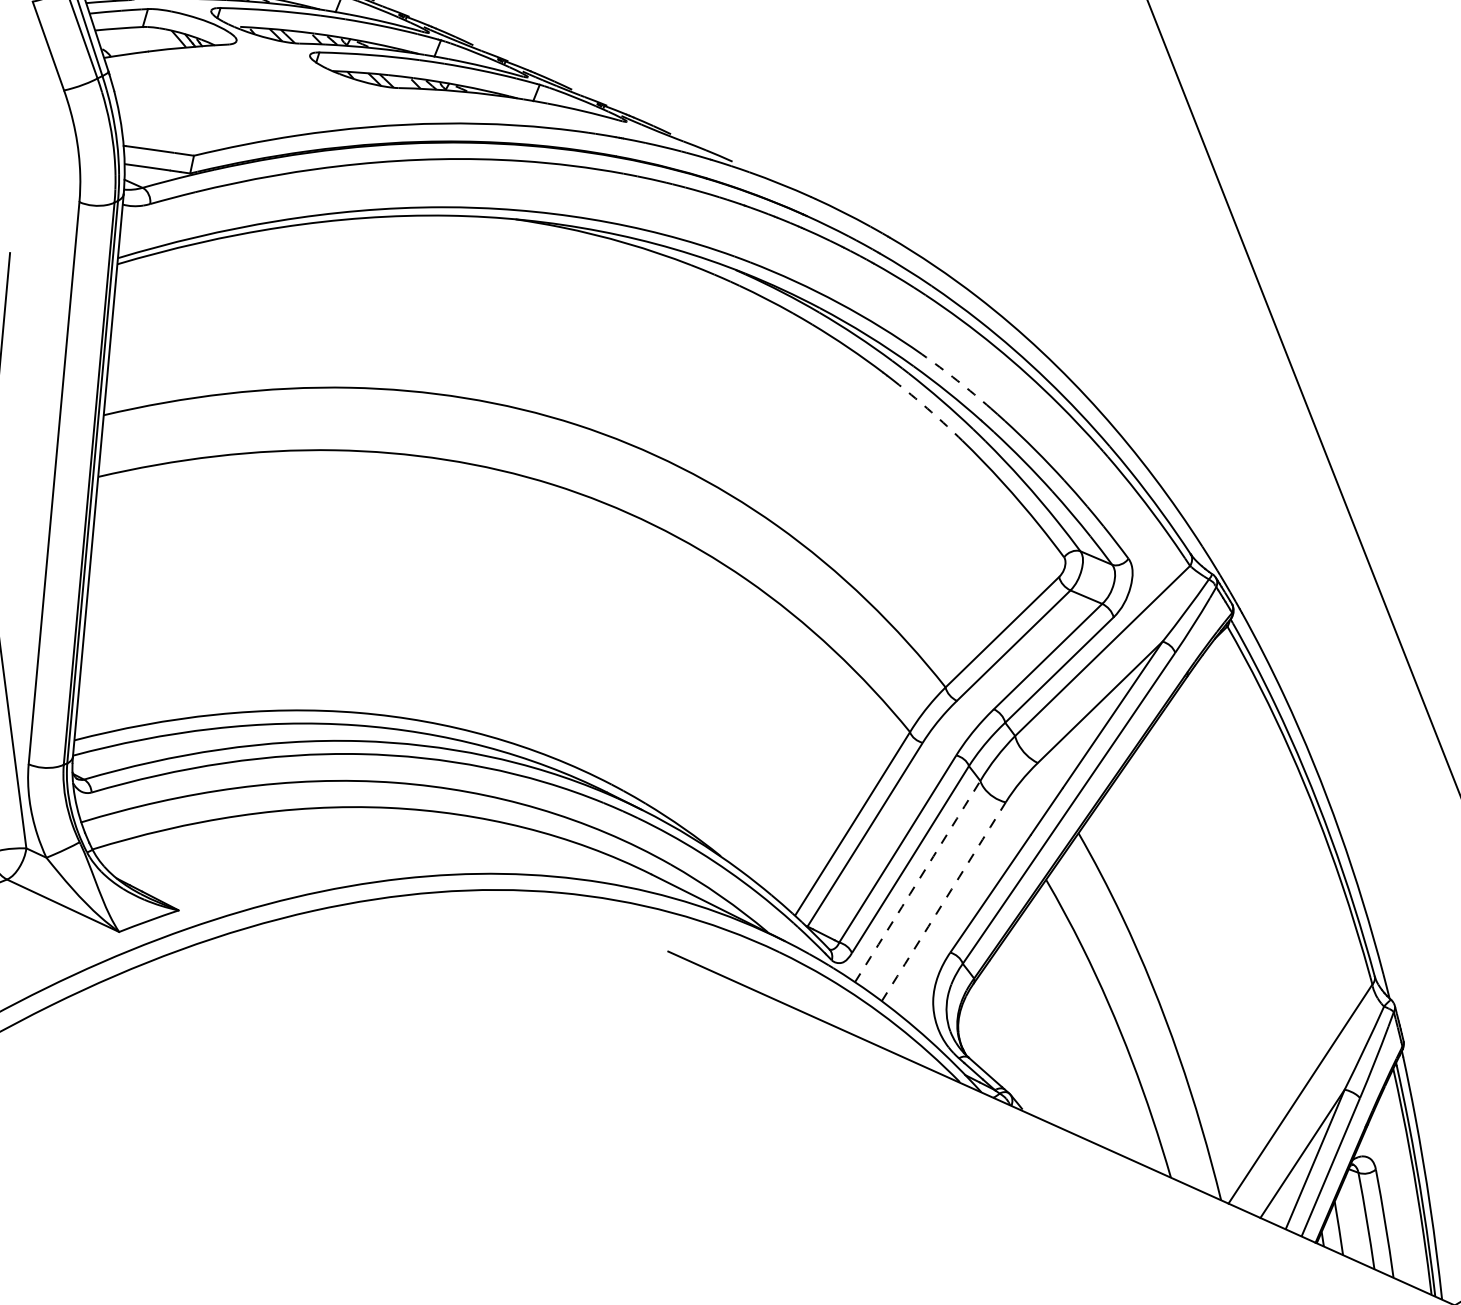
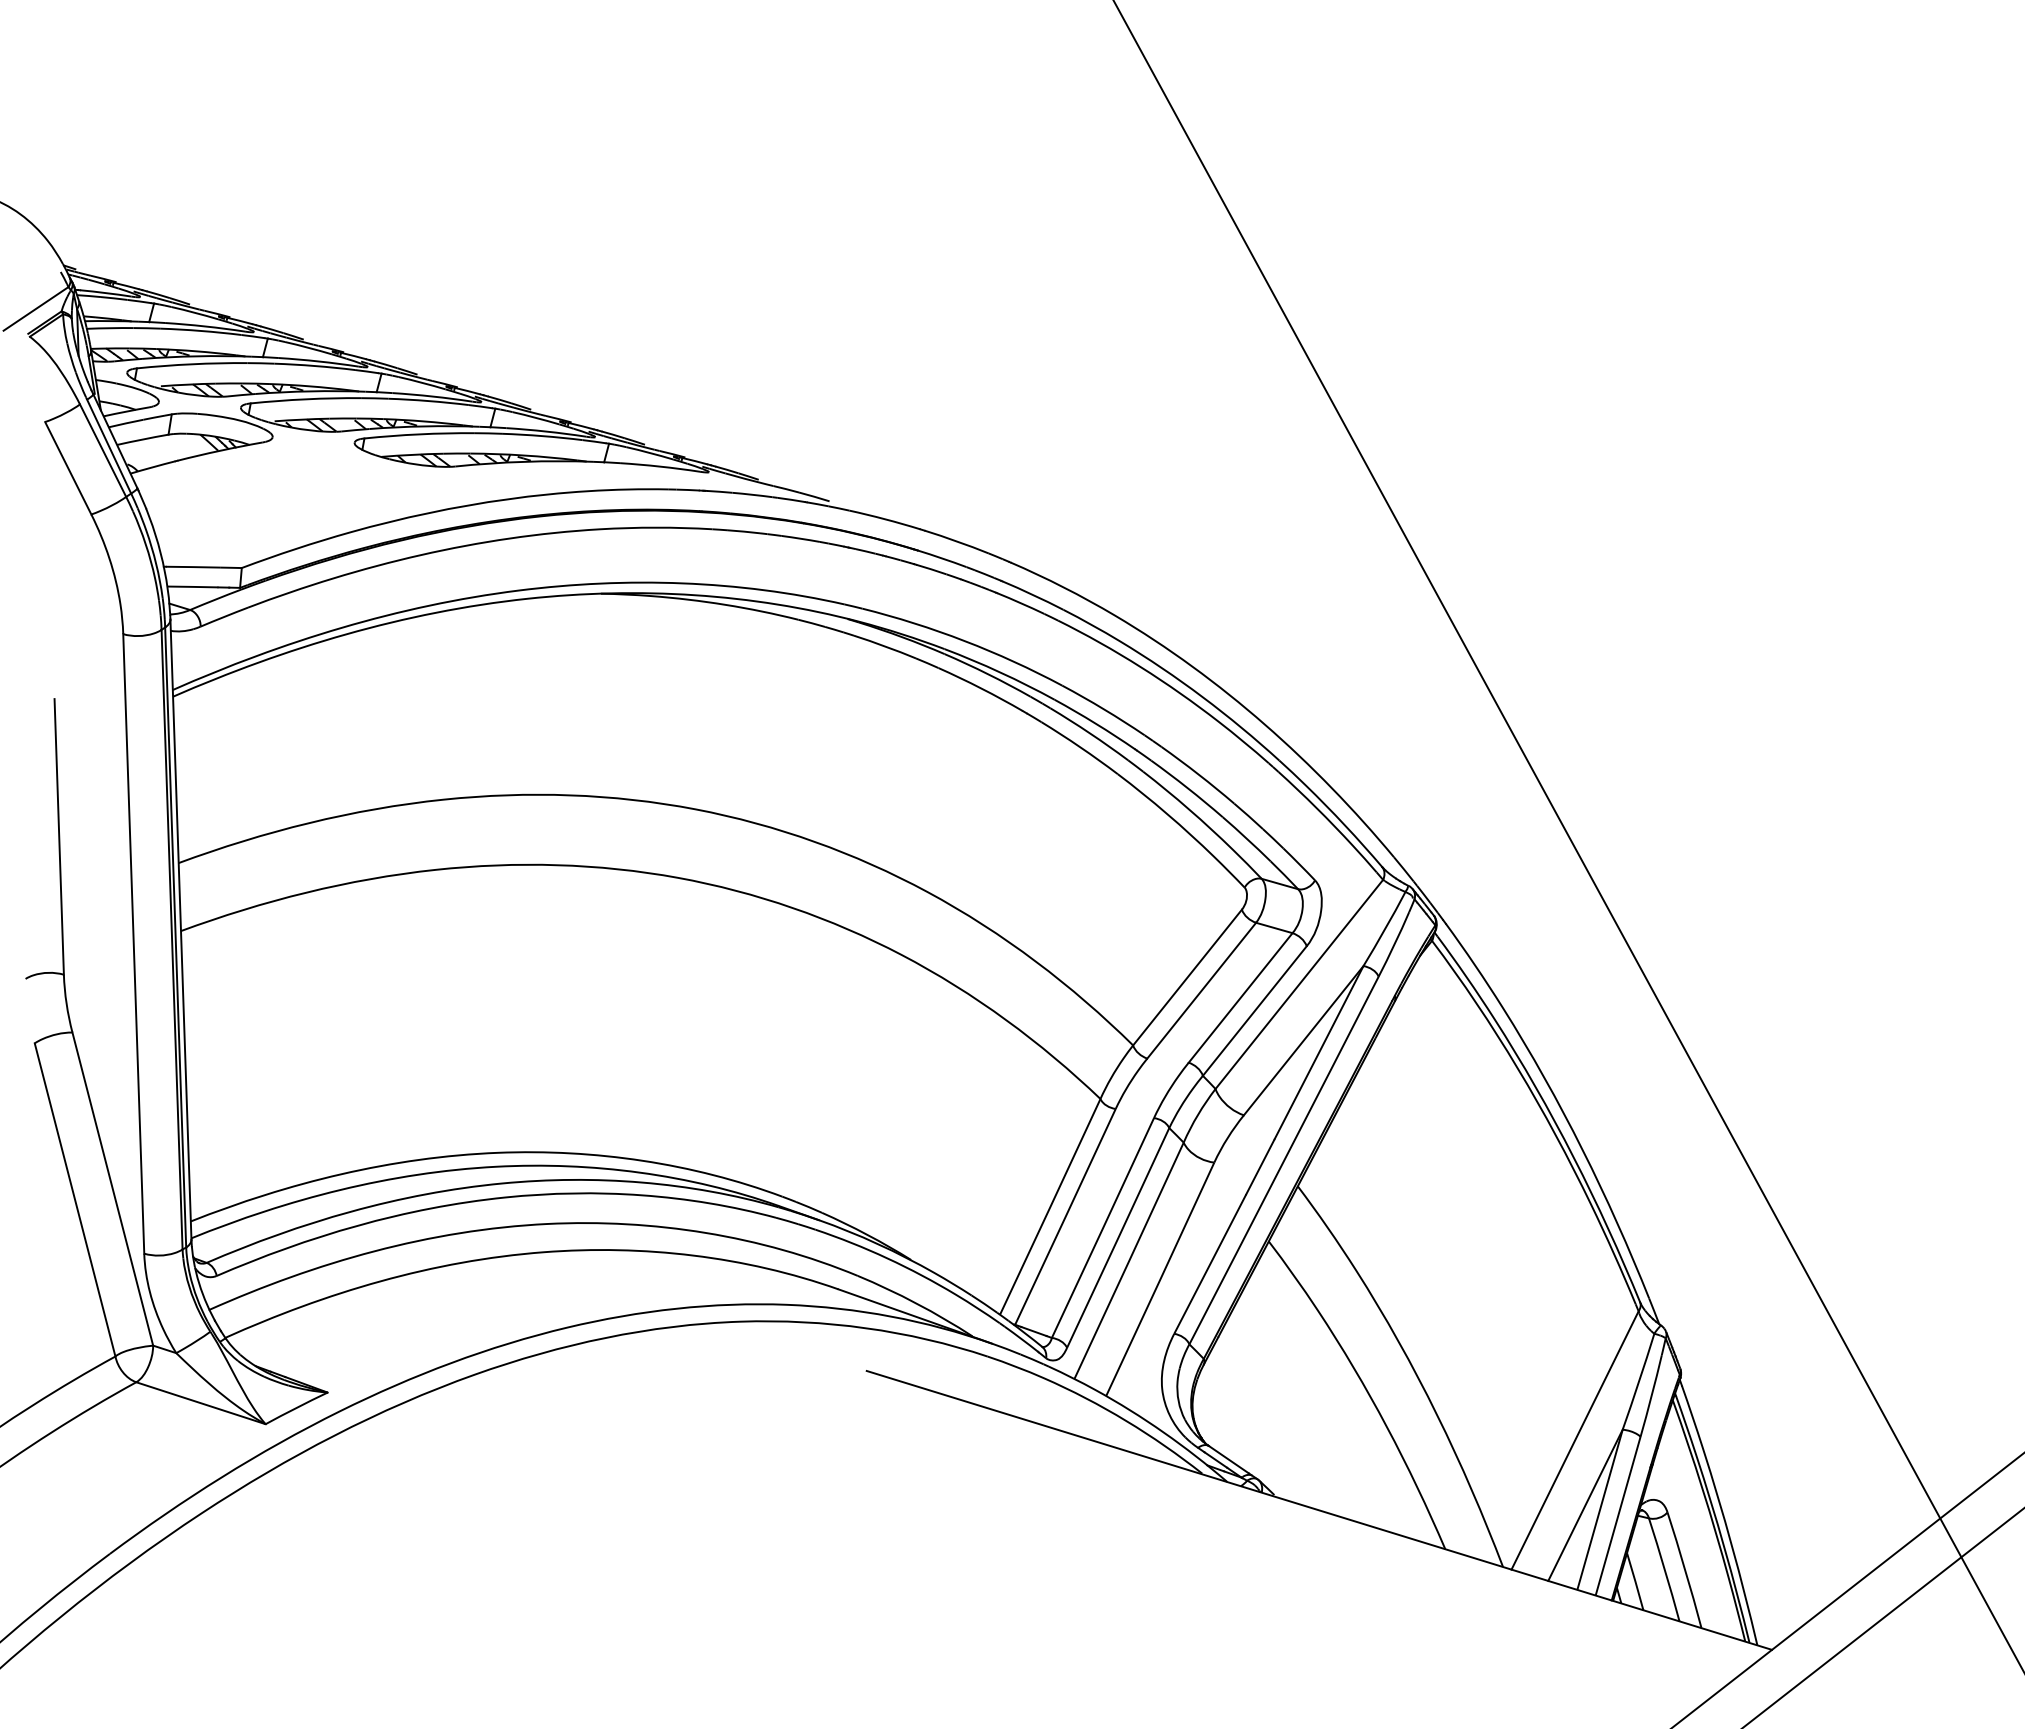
arc: (957, 380) -> (1104, 709), dashed -> solid
arc: (931, 412) -> (1080, 747), dashed -> solid
arc: (918, 881) -> (1129, 1260), dashed -> solid
arc: (943, 901) -> (1160, 1279), dashed -> solid

